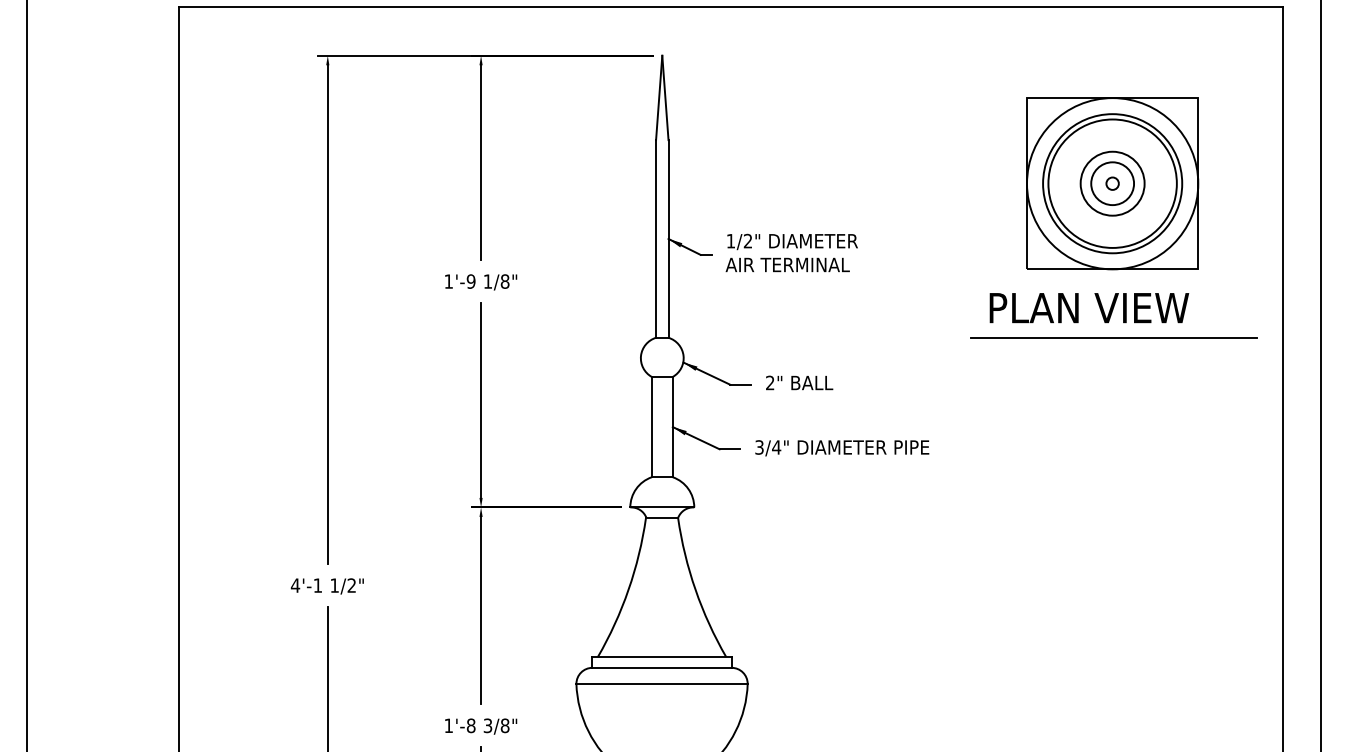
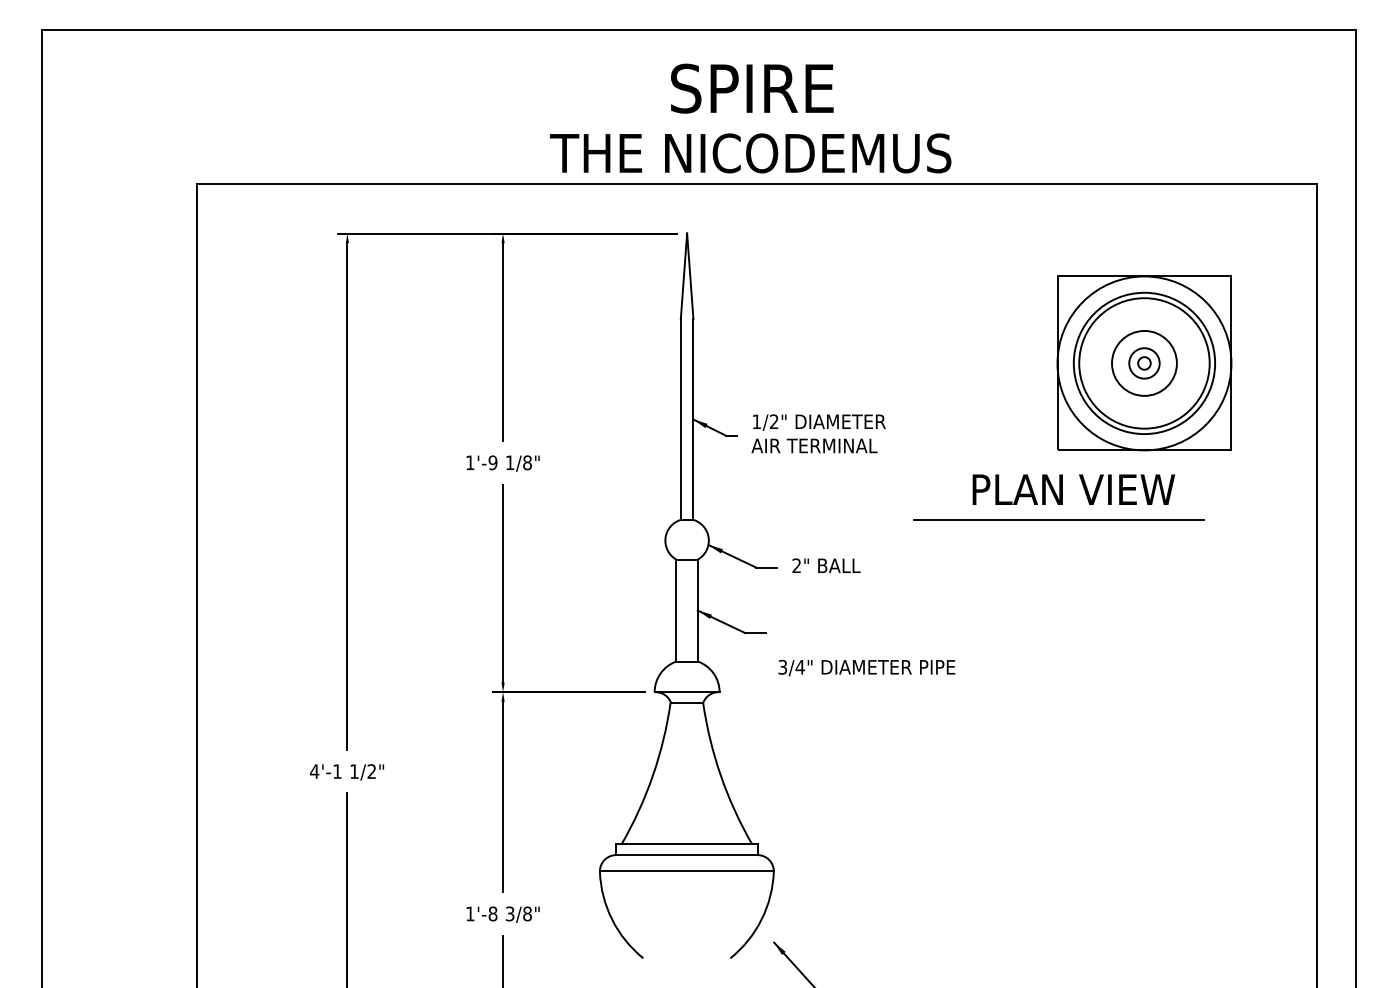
circle: (1112, 183) -> (1144, 363), size x0.7
text: (1089, 307) -> (1073, 489), moved
line: (1113, 337) -> (1058, 519), moved
text: (841, 447) -> (866, 667), moved

